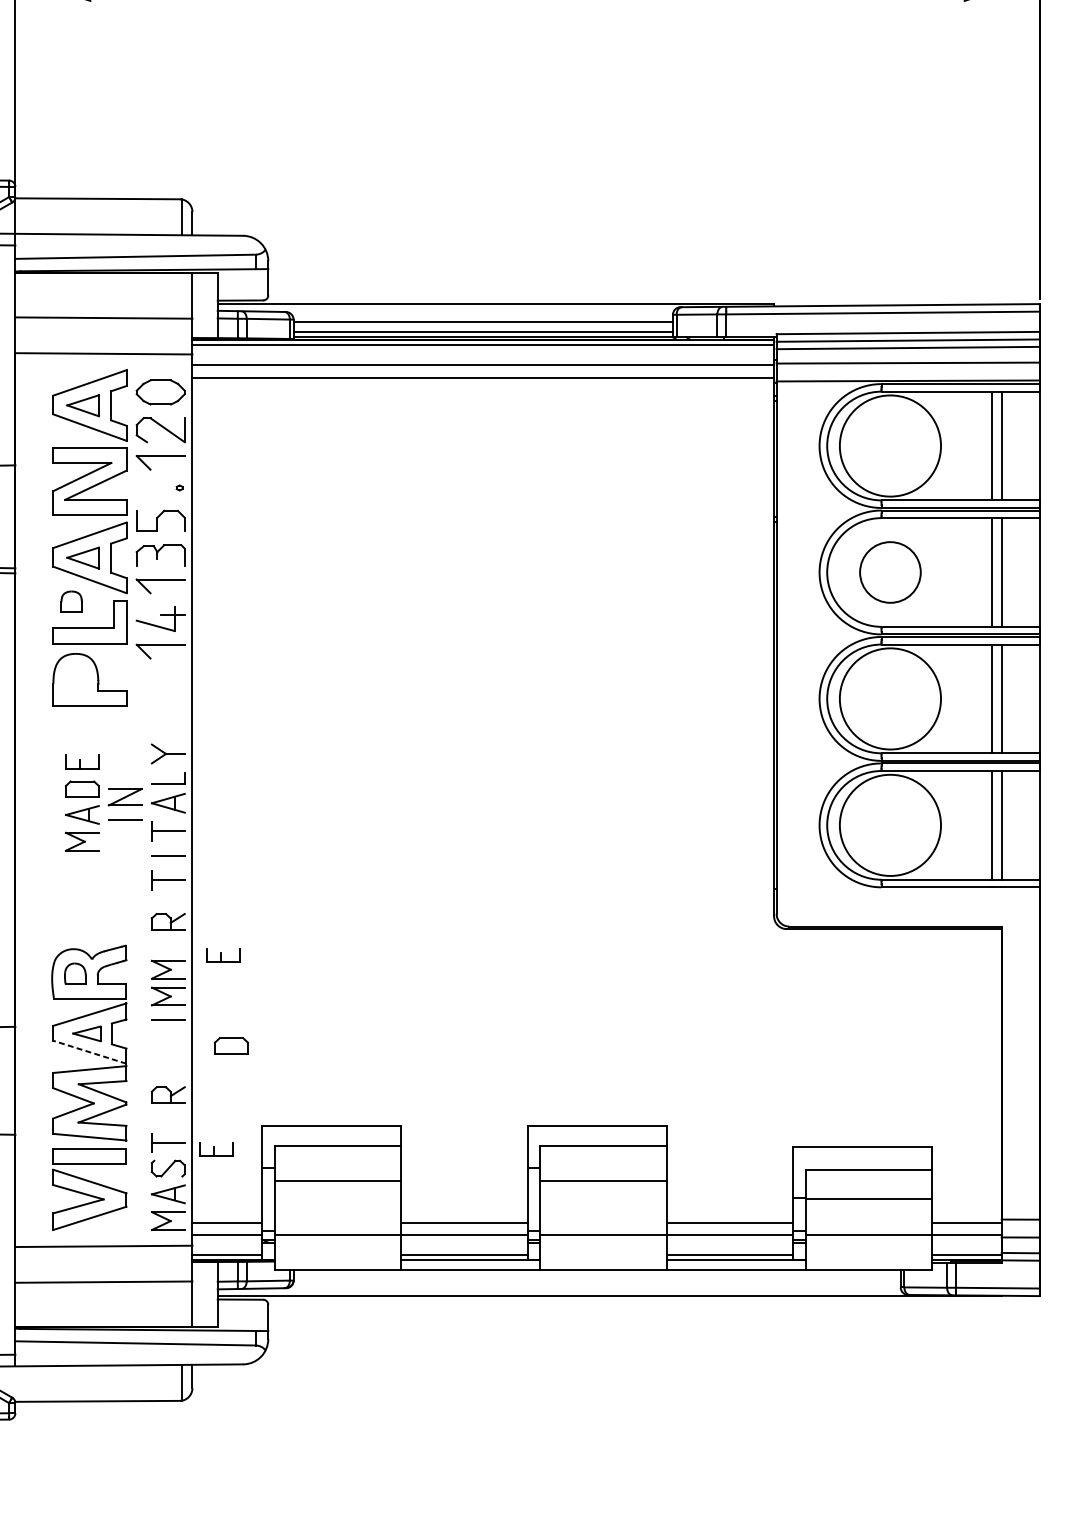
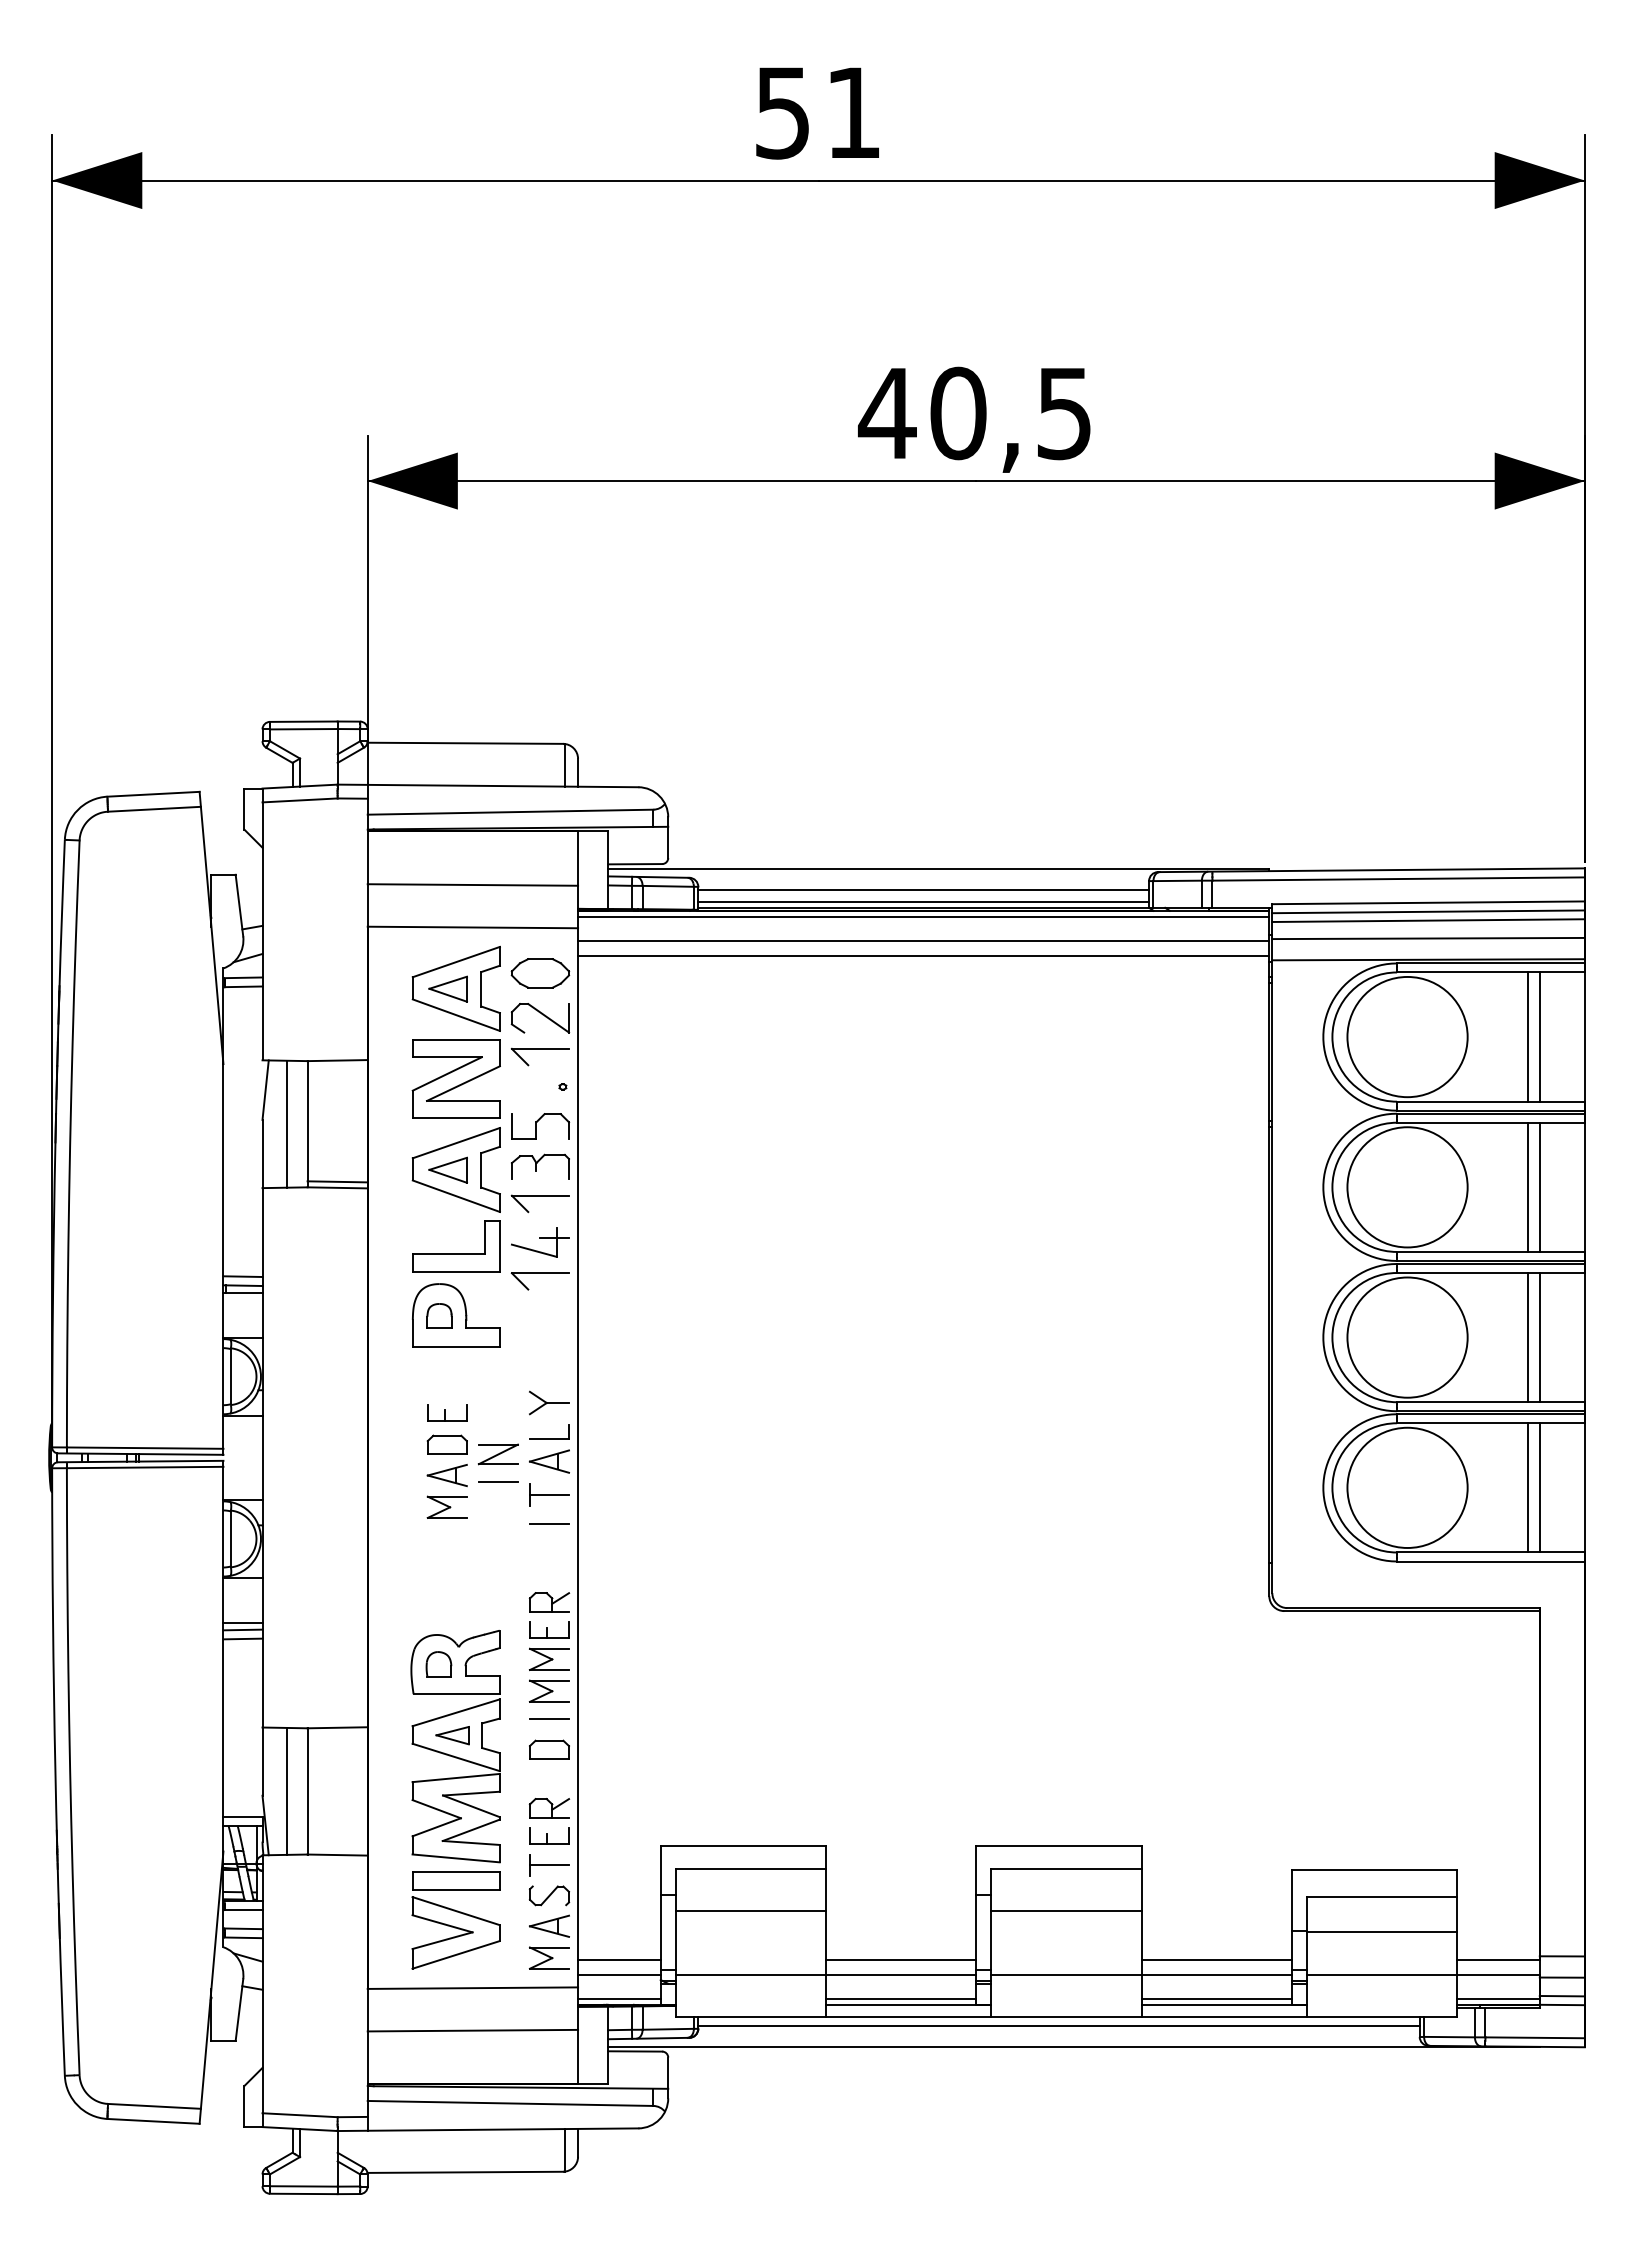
circle: (890, 572) -> (1407, 1187), size x1.67
part: (71, 601) -> (439, 1315), moved
part: (168, 879) -> (549, 1552), removed
part: (223, 954) -> (549, 1629), moved
part: (231, 1045) -> (549, 1749), moved
line: (90, 1052) -> (456, 1757), dashed -> solid
part: (216, 1149) -> (549, 1835), moved
line: (596, 1277) -> (1058, 2025), added

